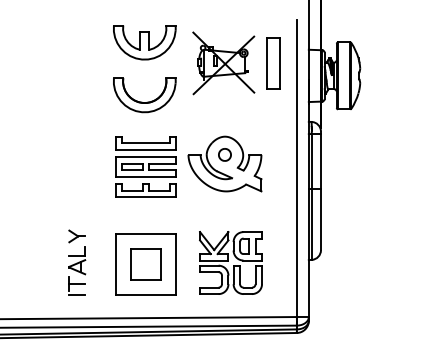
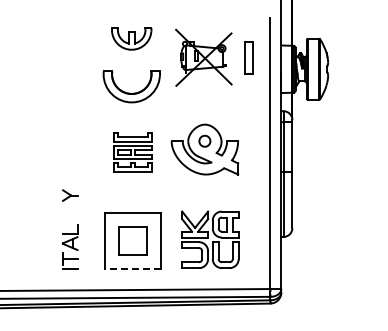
part: (144, 42) -> (131, 38), size x0.7
part: (272, 63) -> (248, 57), size x0.7
part: (145, 167) -> (132, 152), size x0.7
part: (77, 236) -> (70, 195), moved
line: (145, 294) -> (132, 268), solid -> dashed

